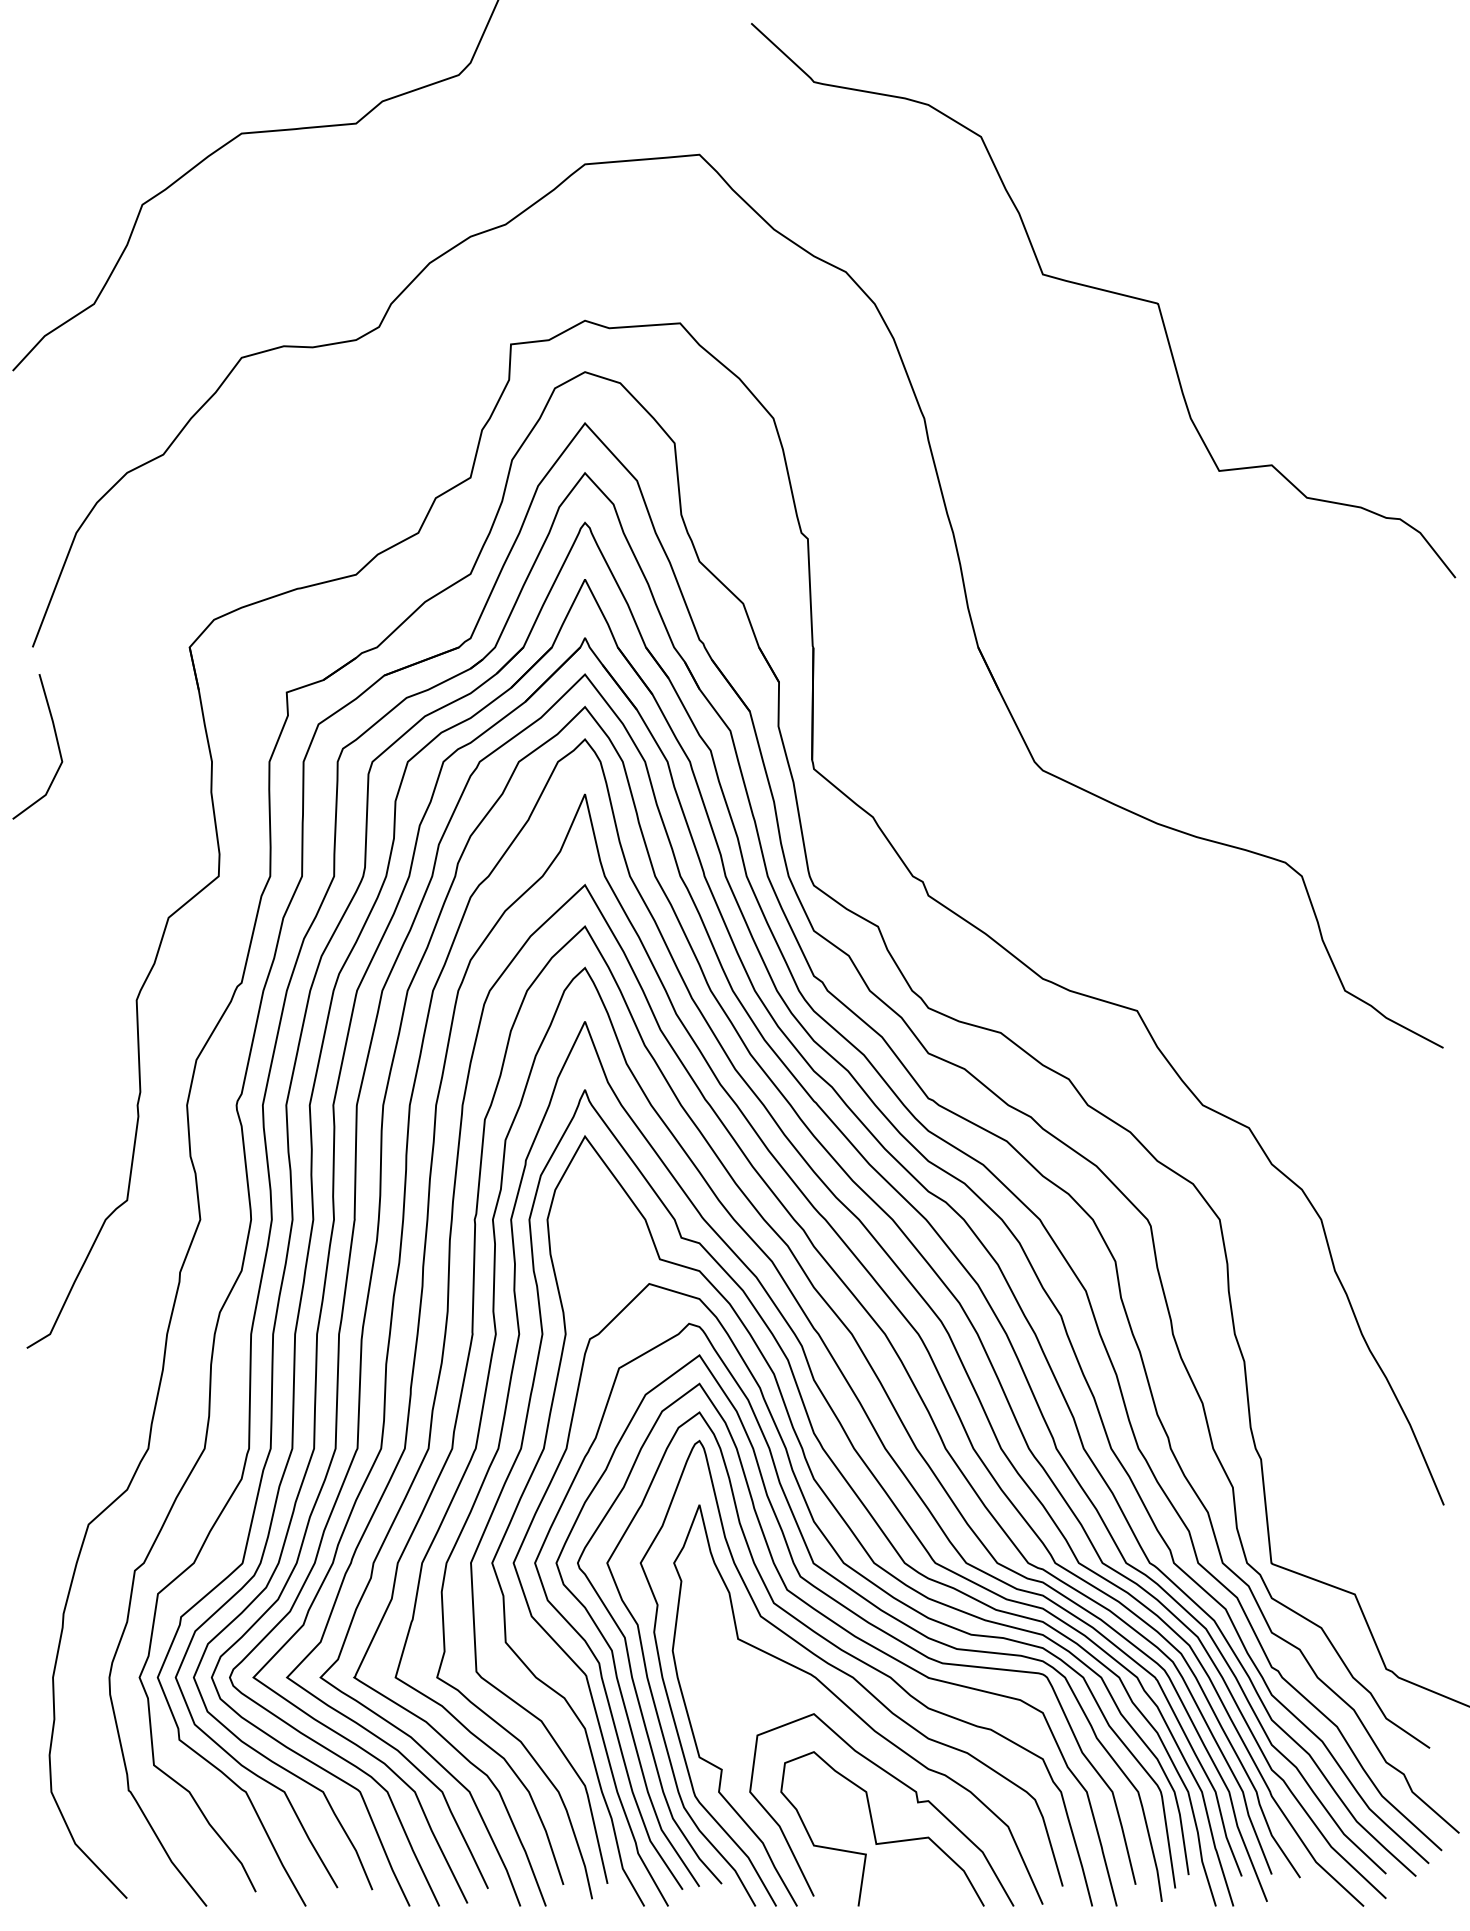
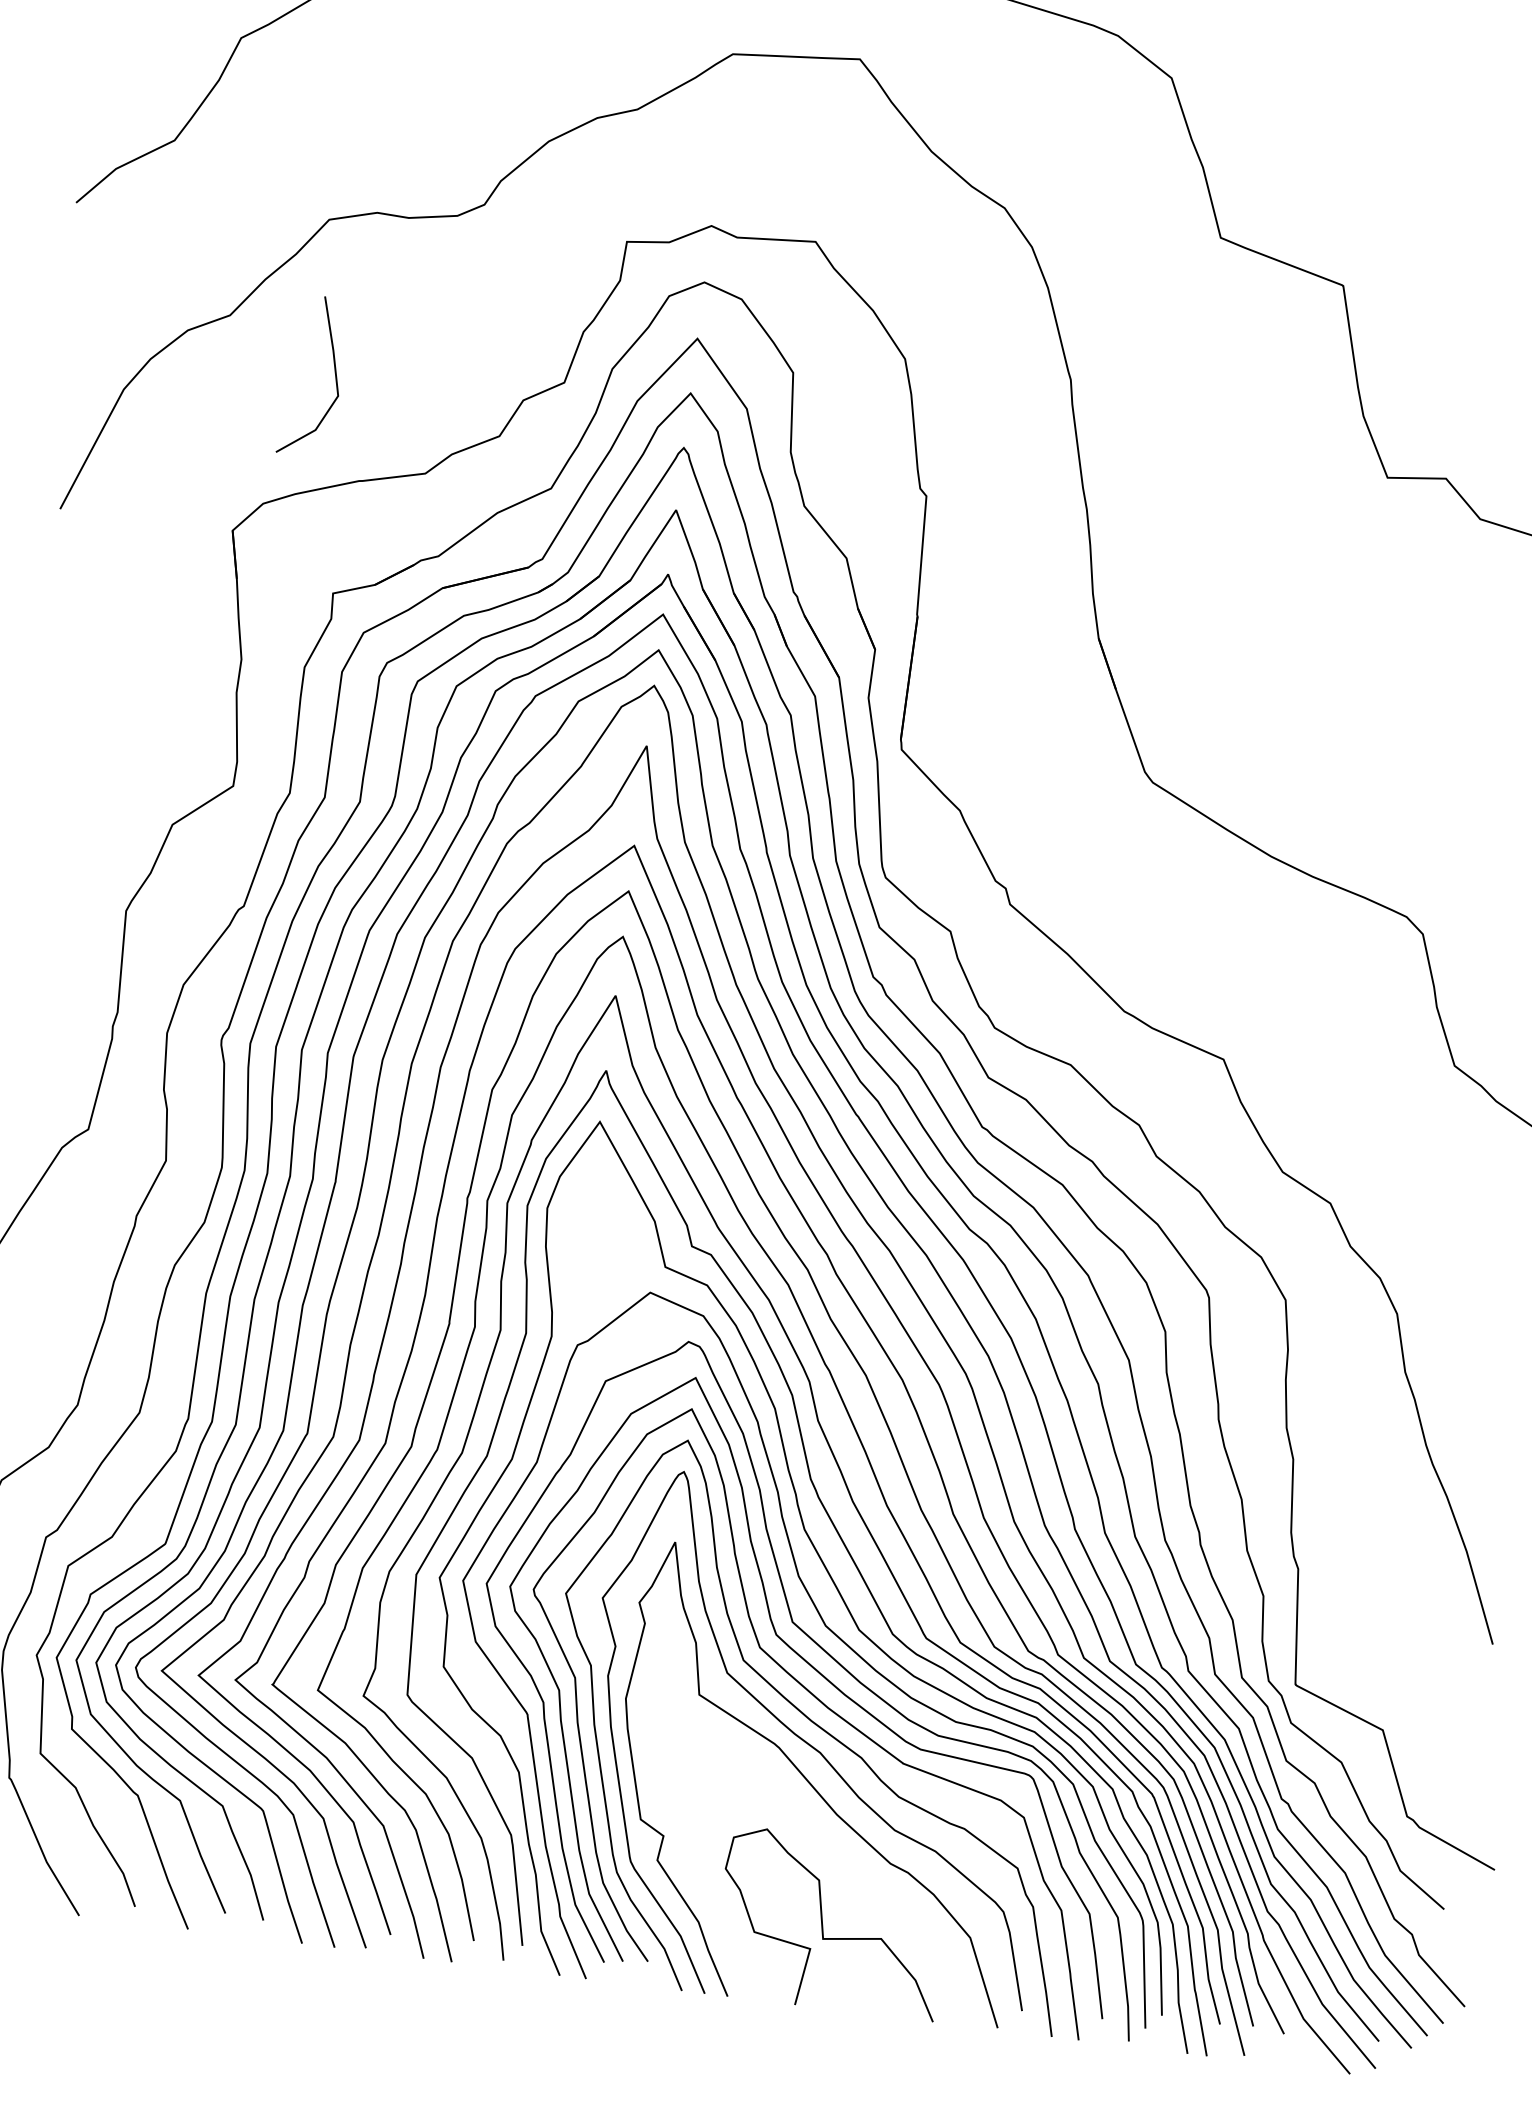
line: (56, 742) -> (334, 373), moved
curve: (898, 1781) -> (855, 1873), removed

